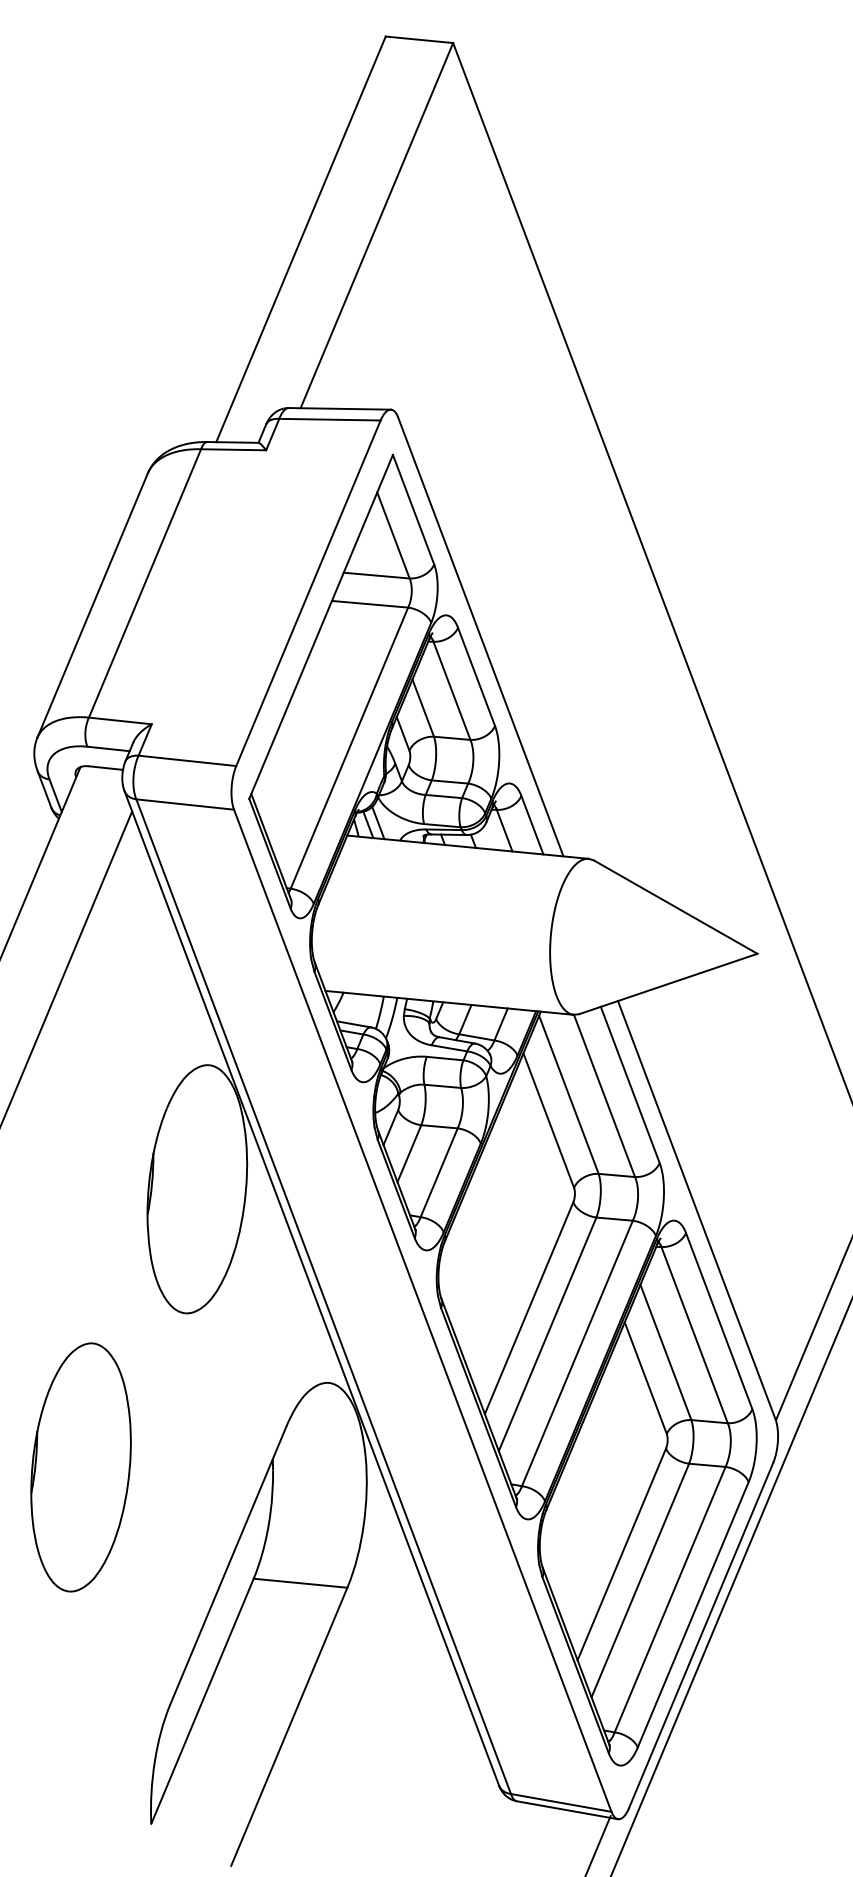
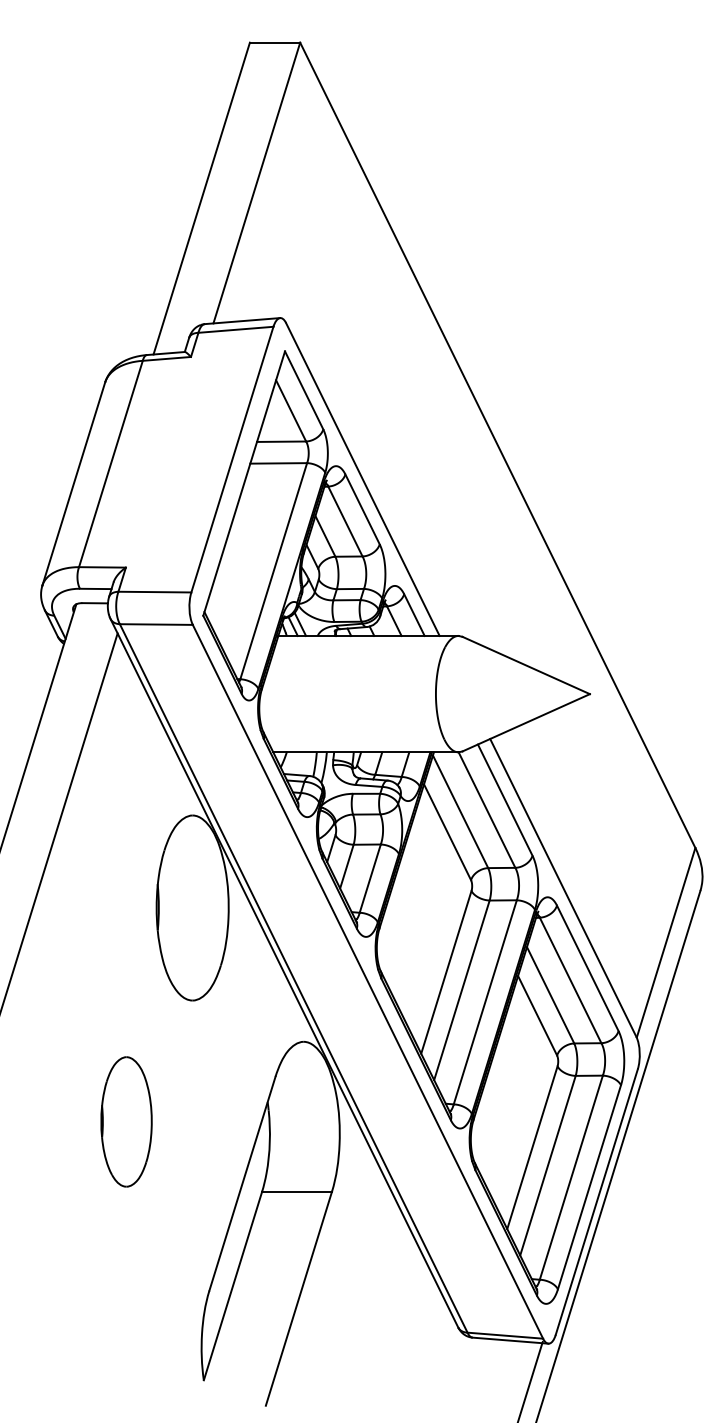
part: (81, 1466) -> (126, 1121), size x0.7

